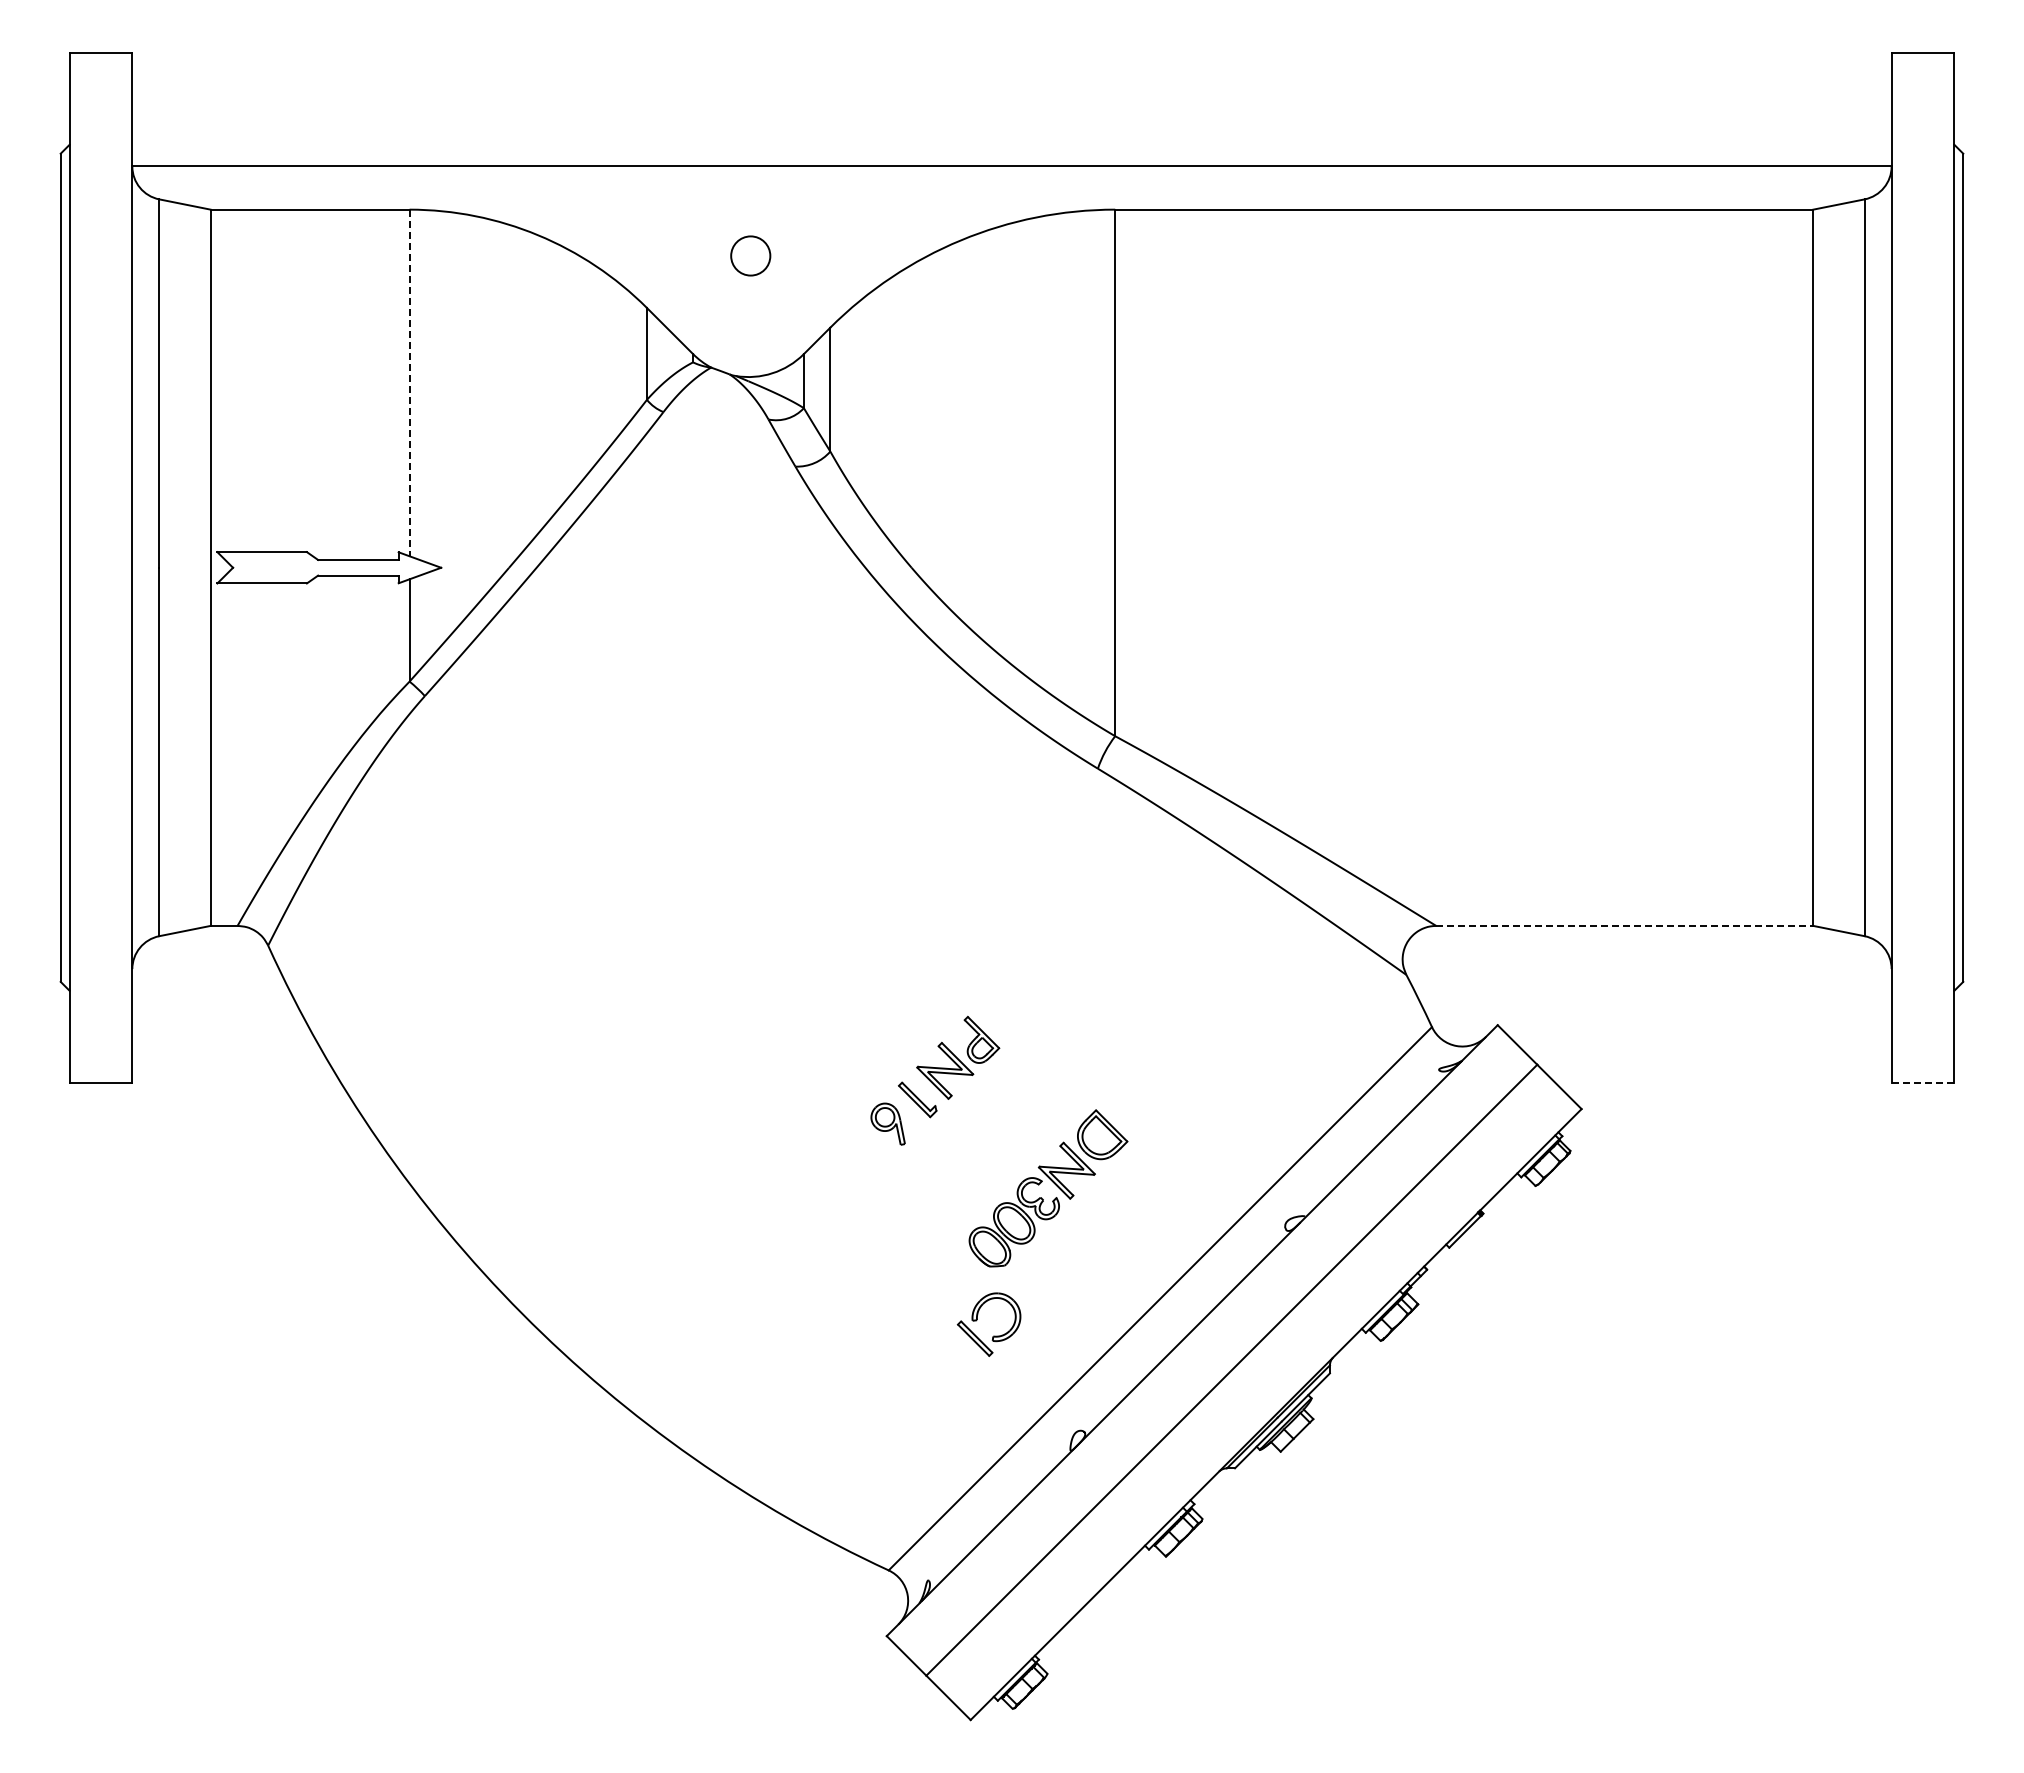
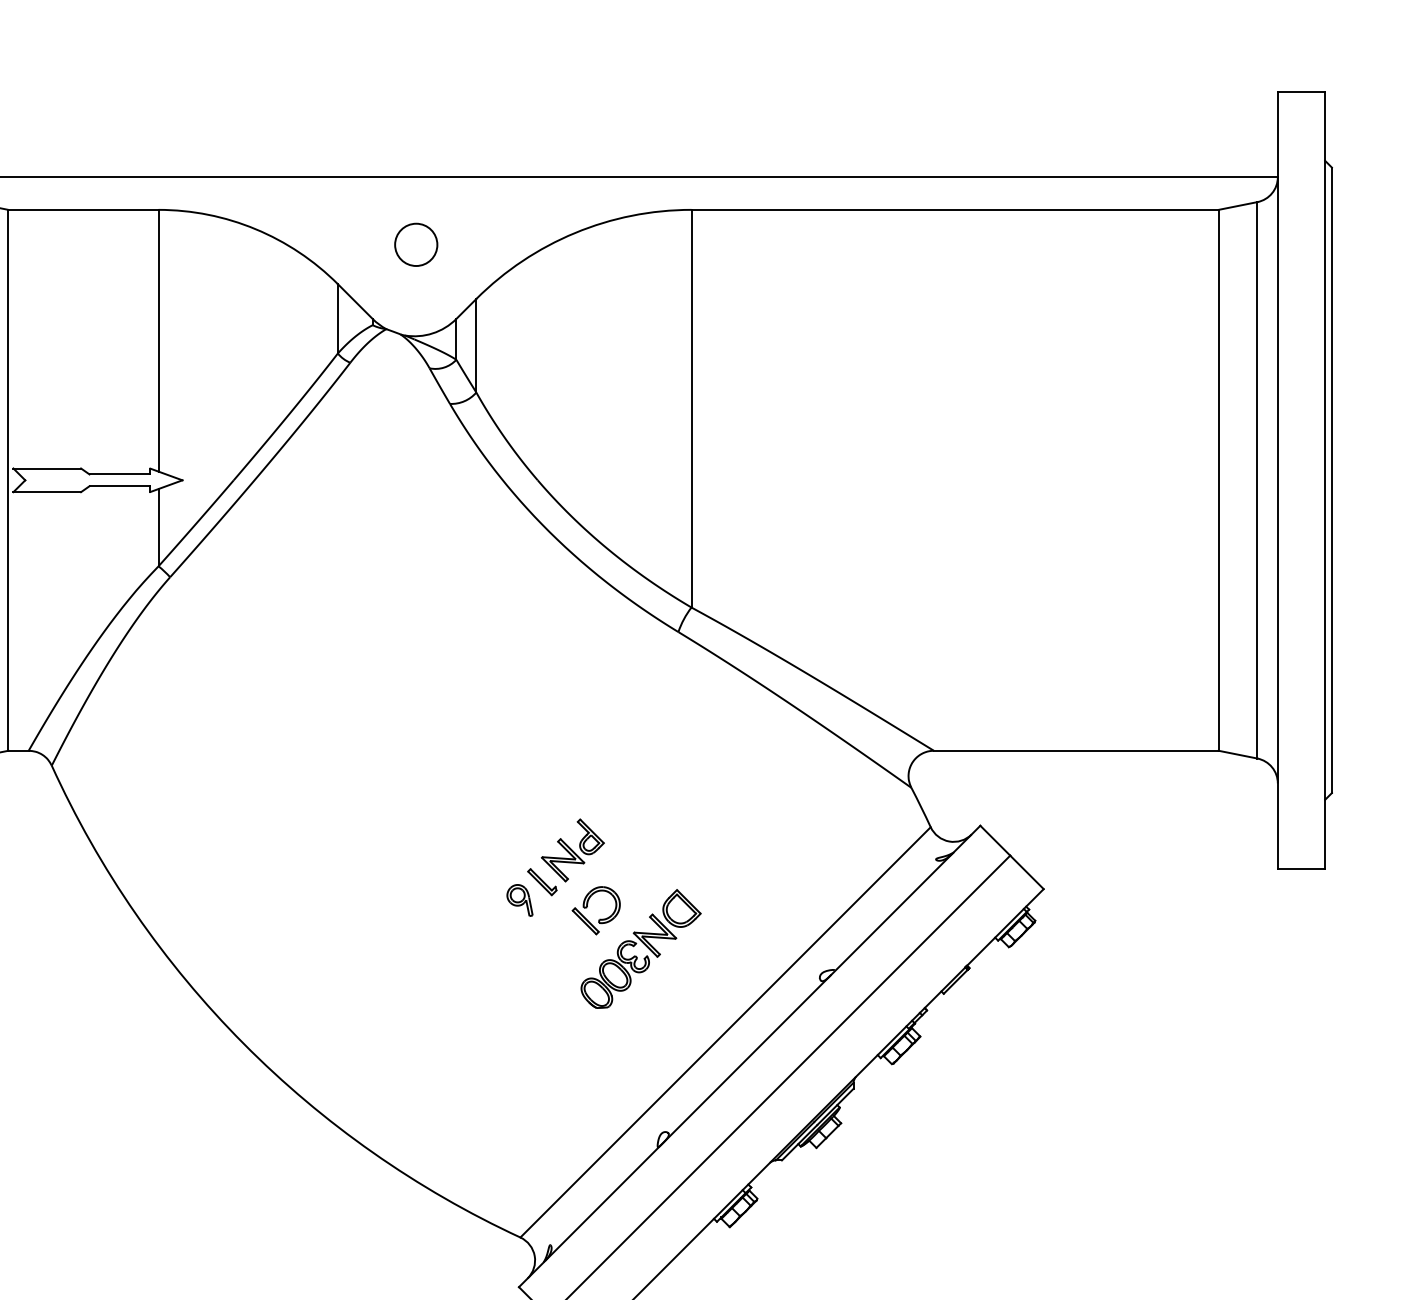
circle: (750, 255) -> (416, 244), size x1.43
line: (409, 383) -> (158, 341), dashed -> solid
line: (1624, 925) -> (1076, 750), dashed -> solid
line: (1923, 1082) -> (1301, 869), dashed -> solid
part: (977, 1320) -> (587, 907), moved

